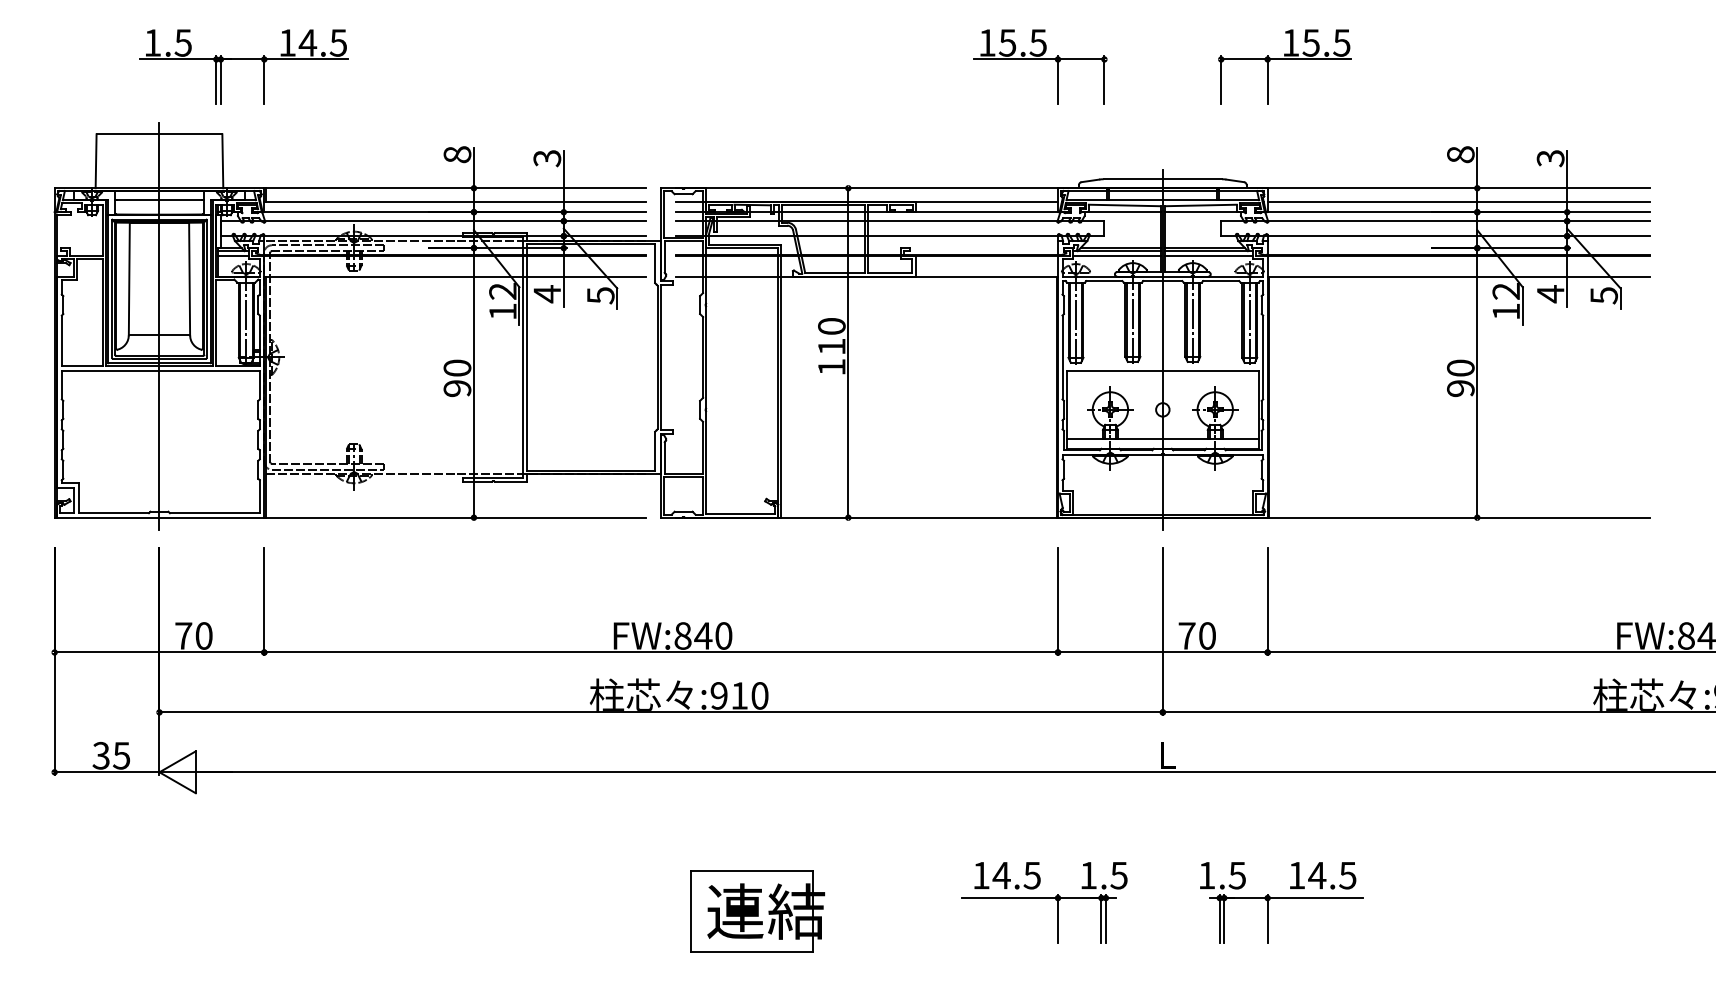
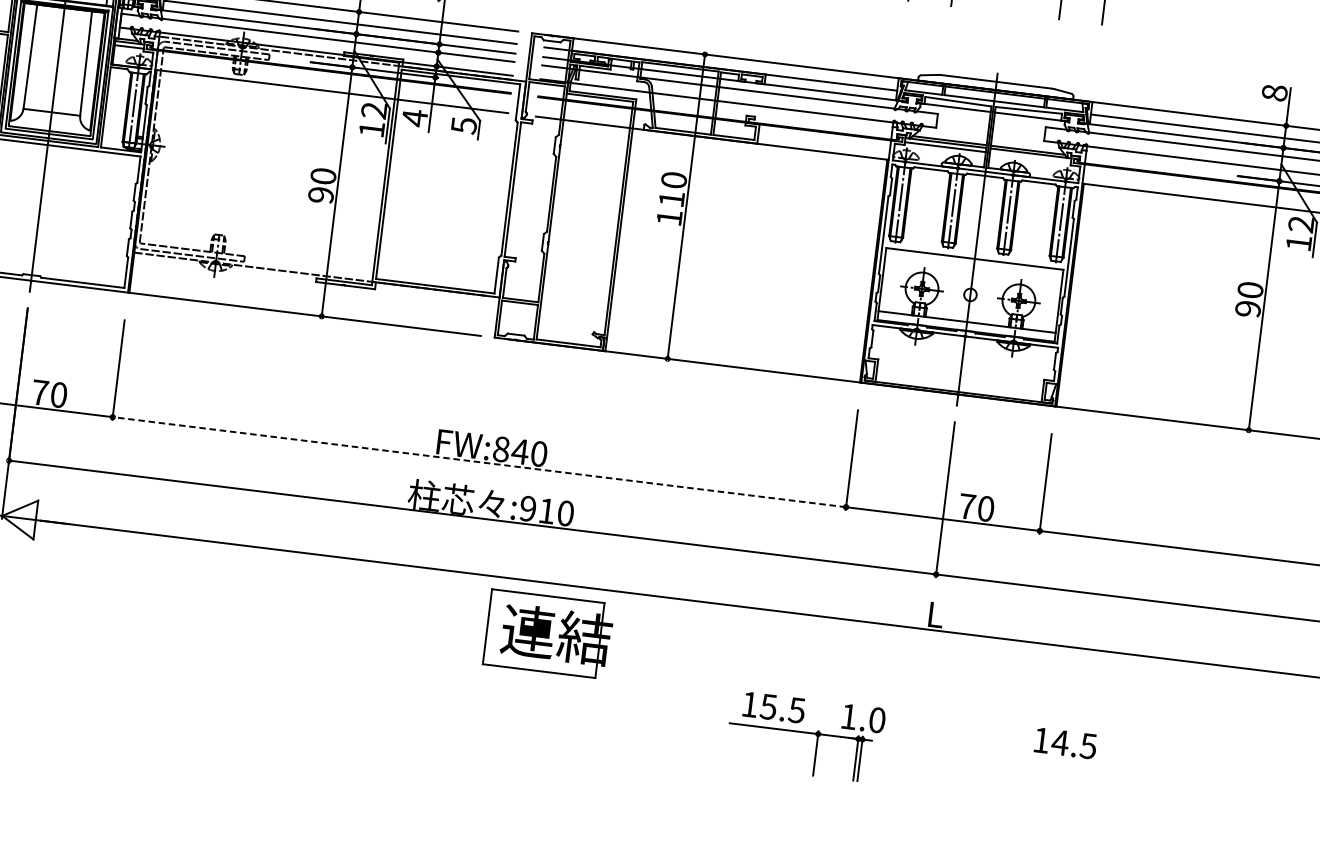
line: (1208, 255) -> (1030, 157), removed
line: (661, 652) -> (479, 462), solid -> dashed
text: (1001, 875) -> (768, 706), 14.5 -> 15.5
text: (1118, 875) -> (876, 720), 1.5 -> 1.0
part: (1281, 902) -> (1024, 763), removed
part: (757, 911) -> (548, 633), moved

